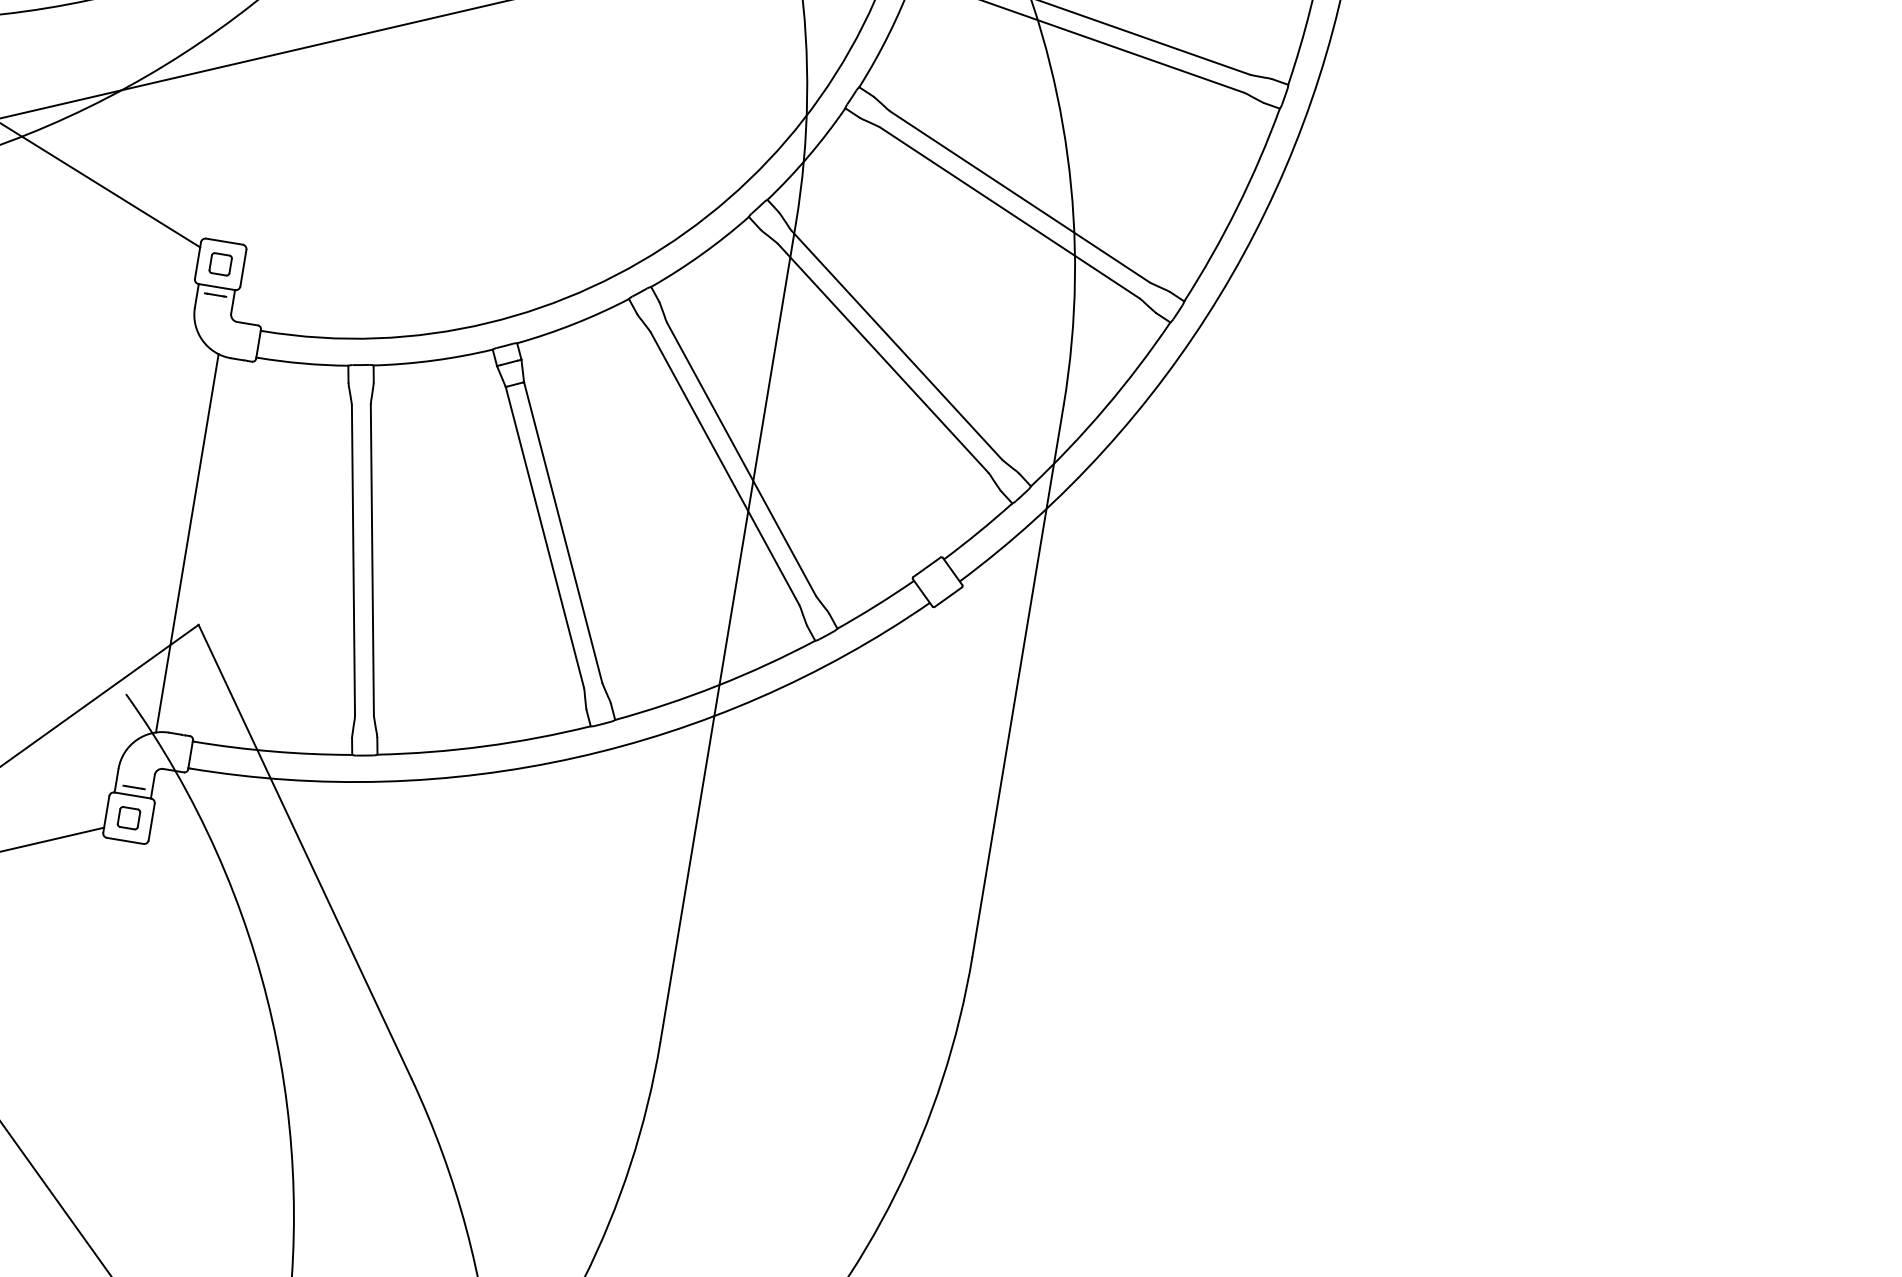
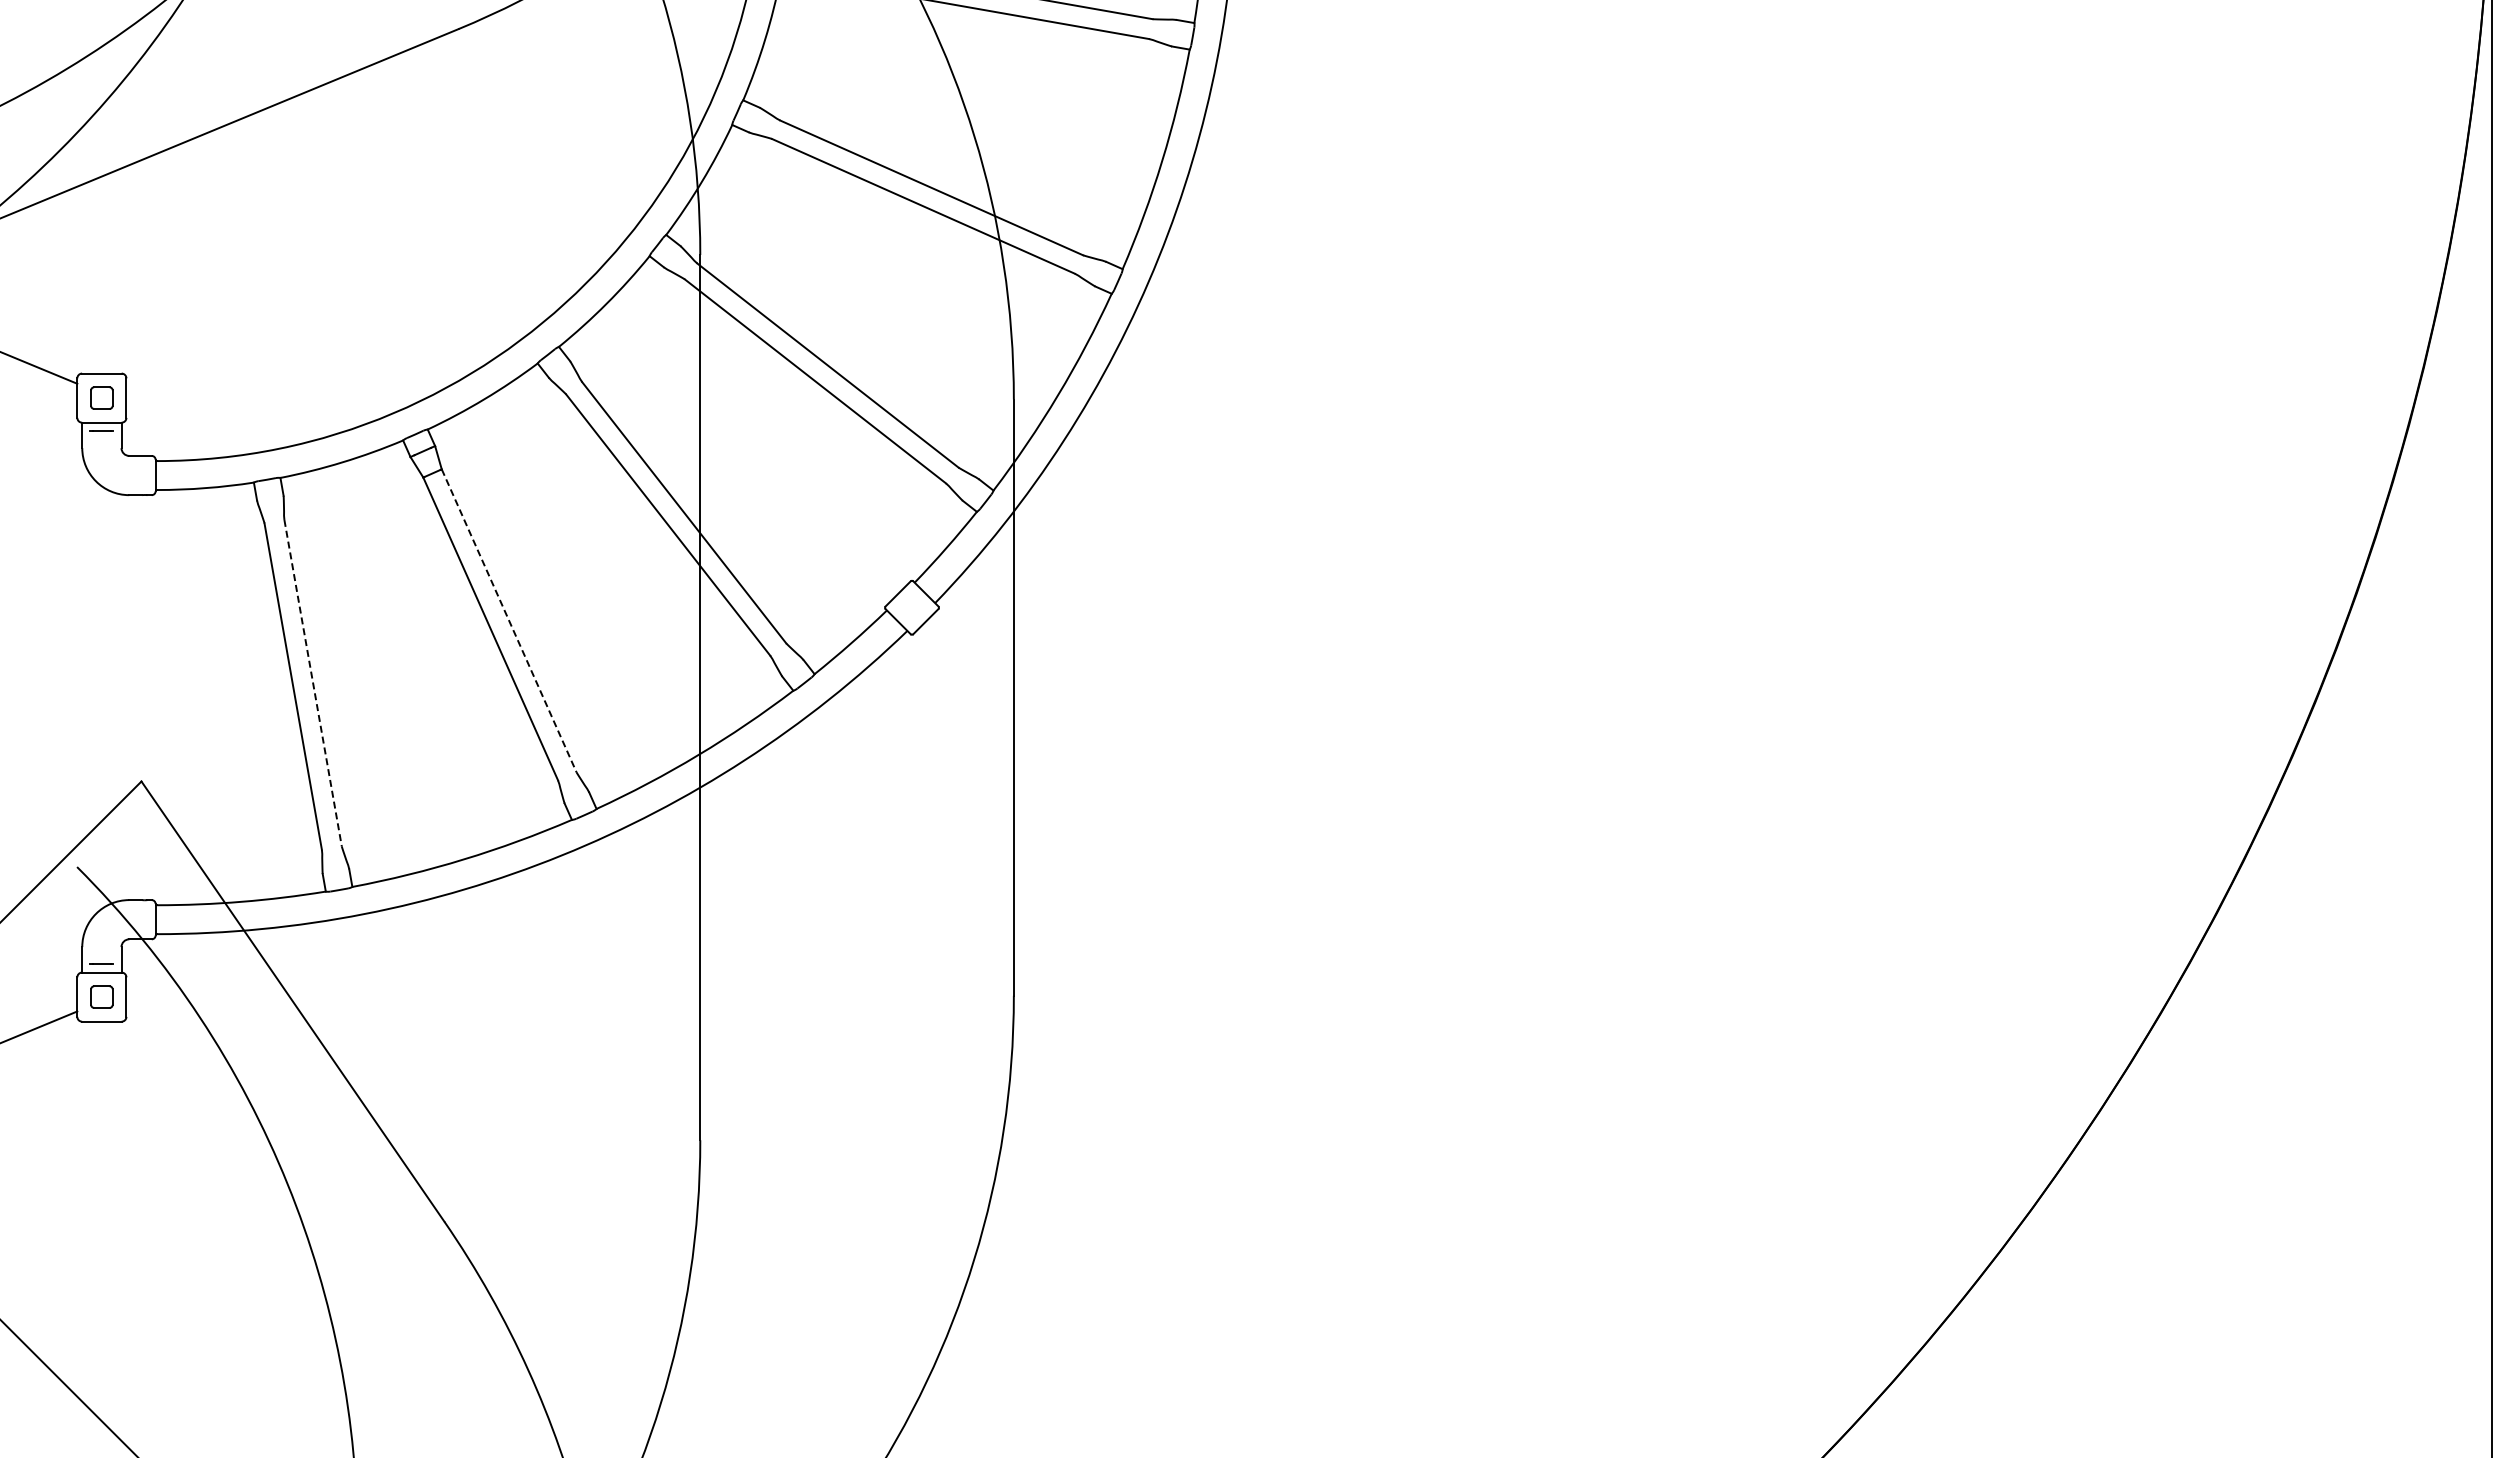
line: (563, 532) -> (509, 620), solid -> dashed
line: (187, 543) -> (115, 697), removed
line: (372, 560) -> (313, 683), solid -> dashed

